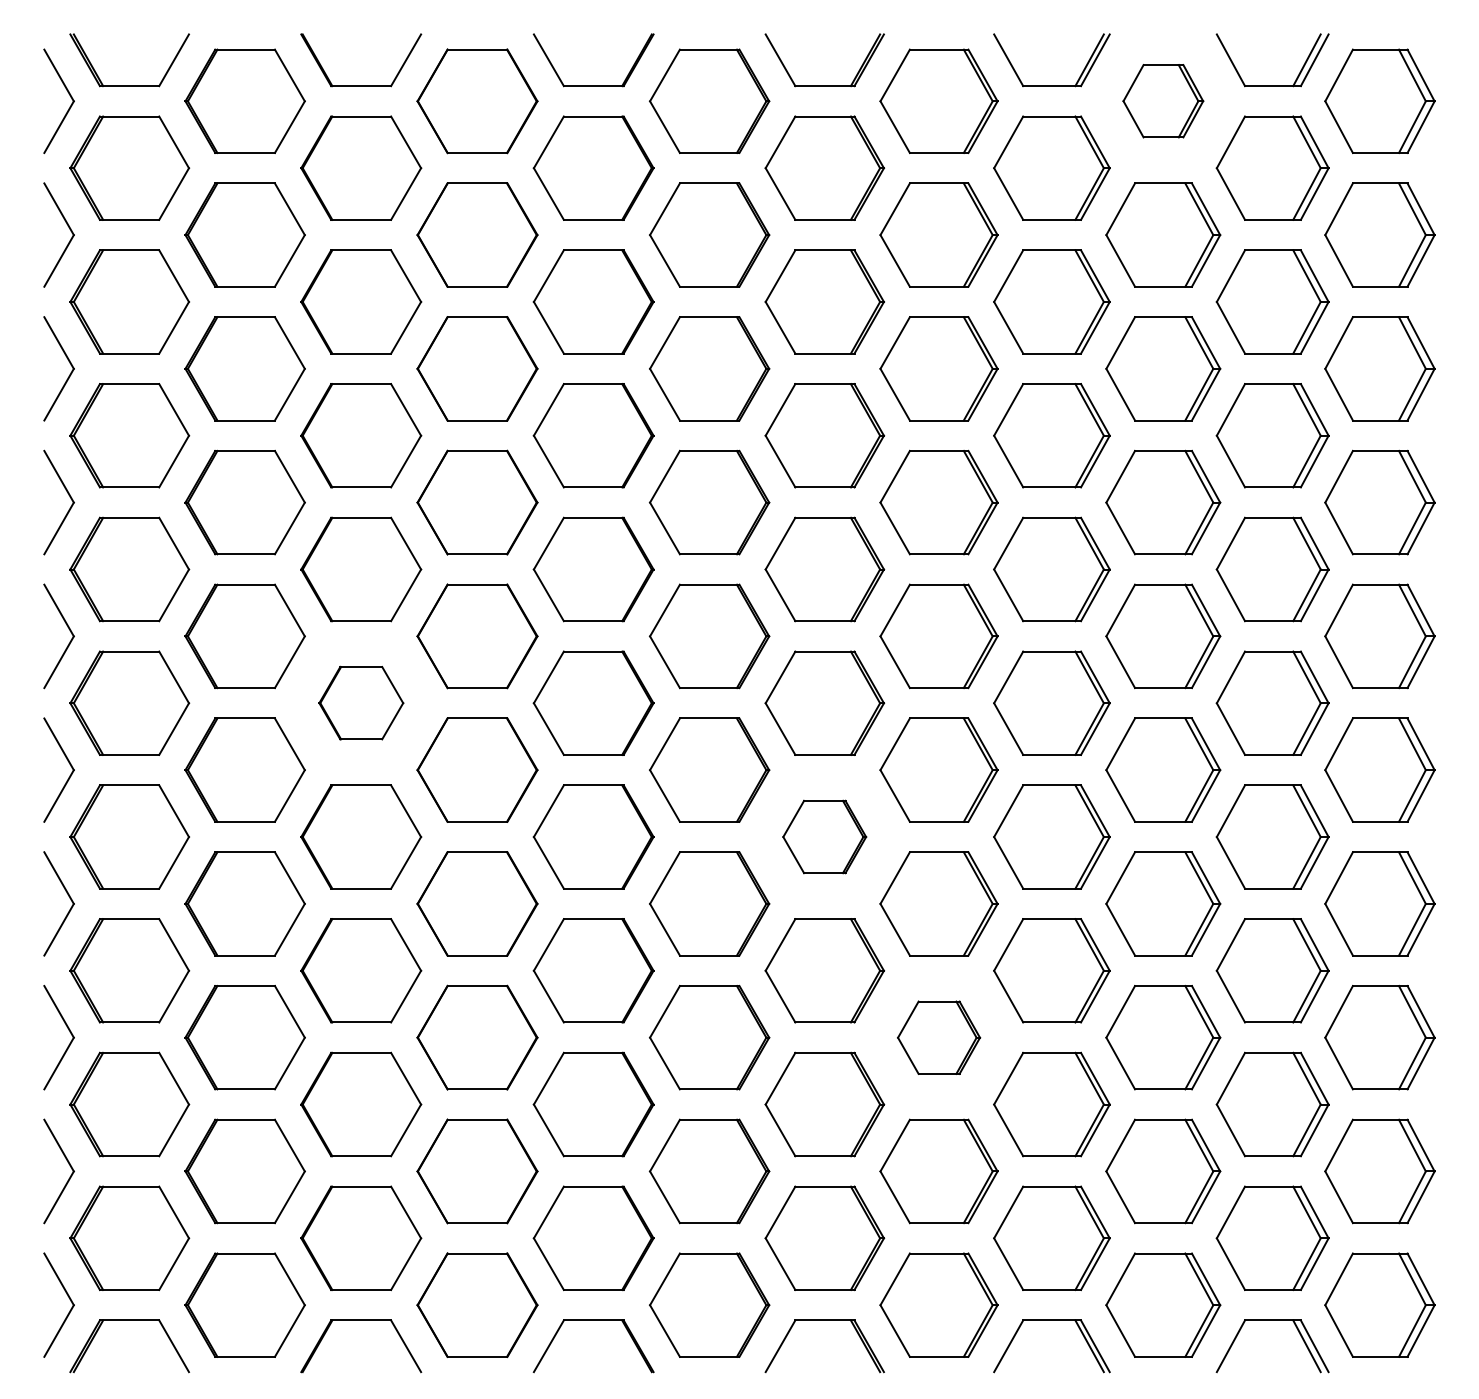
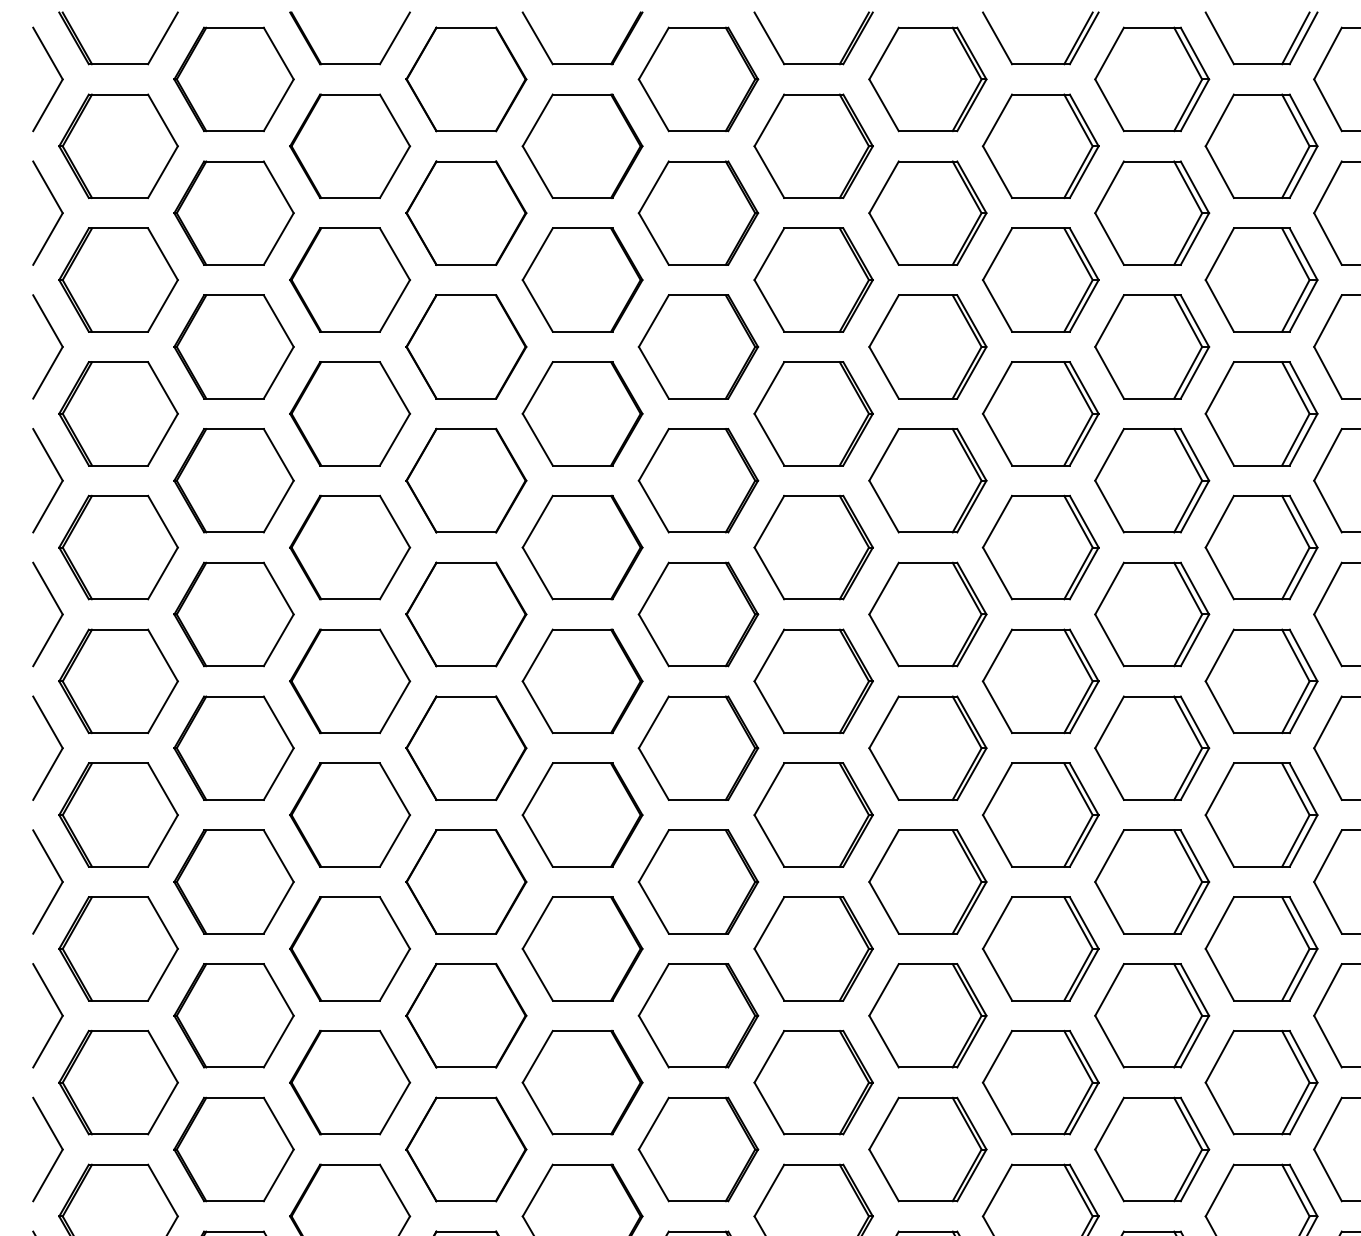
part: (1163, 100) -> (1152, 78), size x1.43
part: (361, 702) -> (350, 680), size x1.43
part: (824, 836) -> (813, 814), size x1.43
part: (938, 1037) -> (927, 1015), size x1.43

